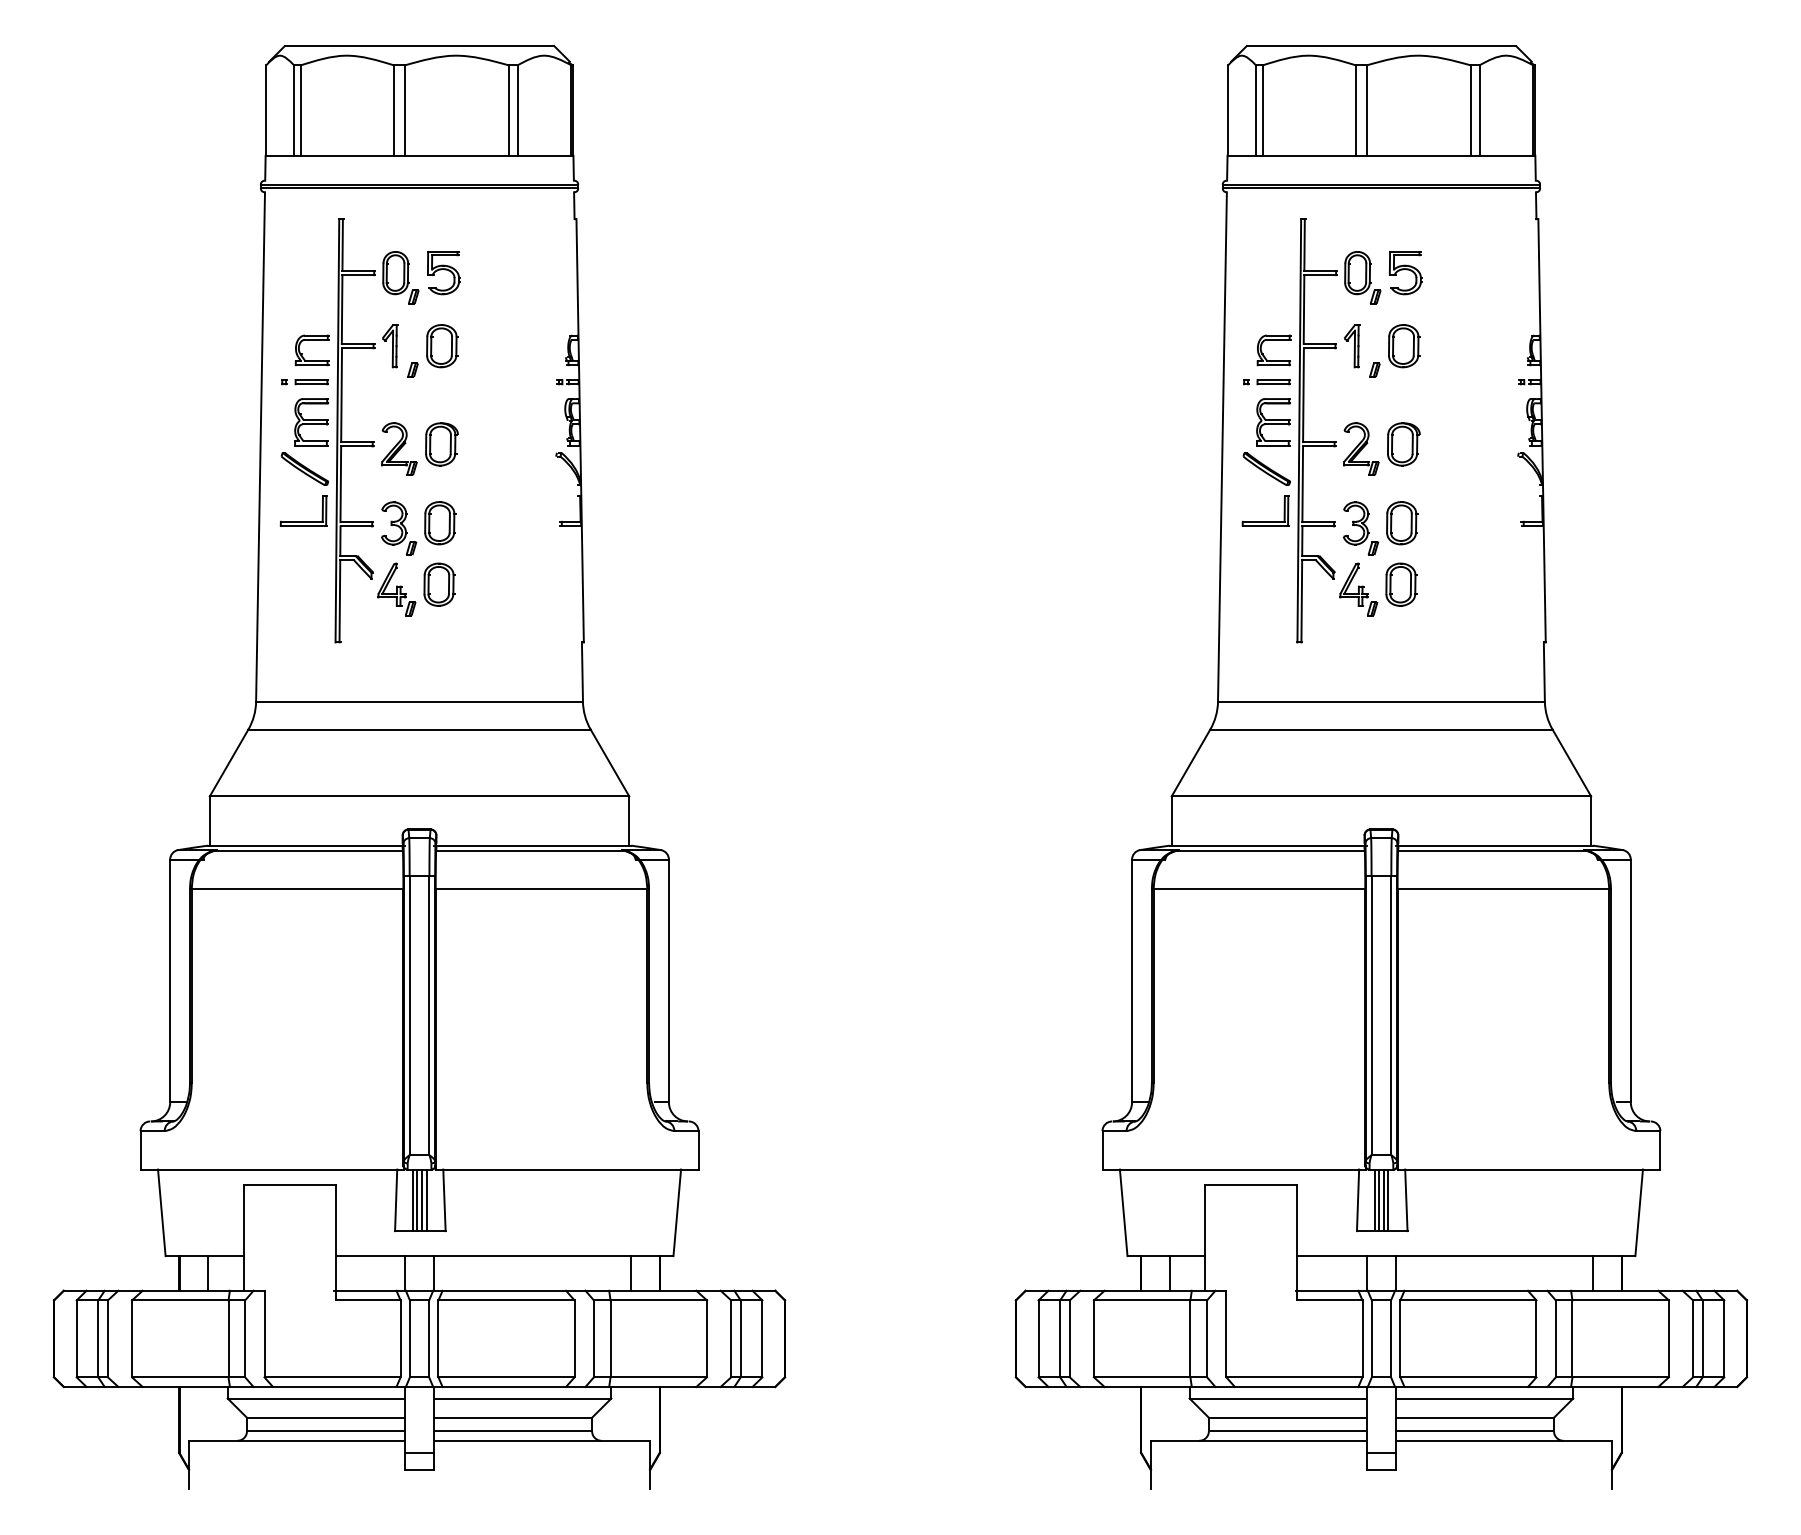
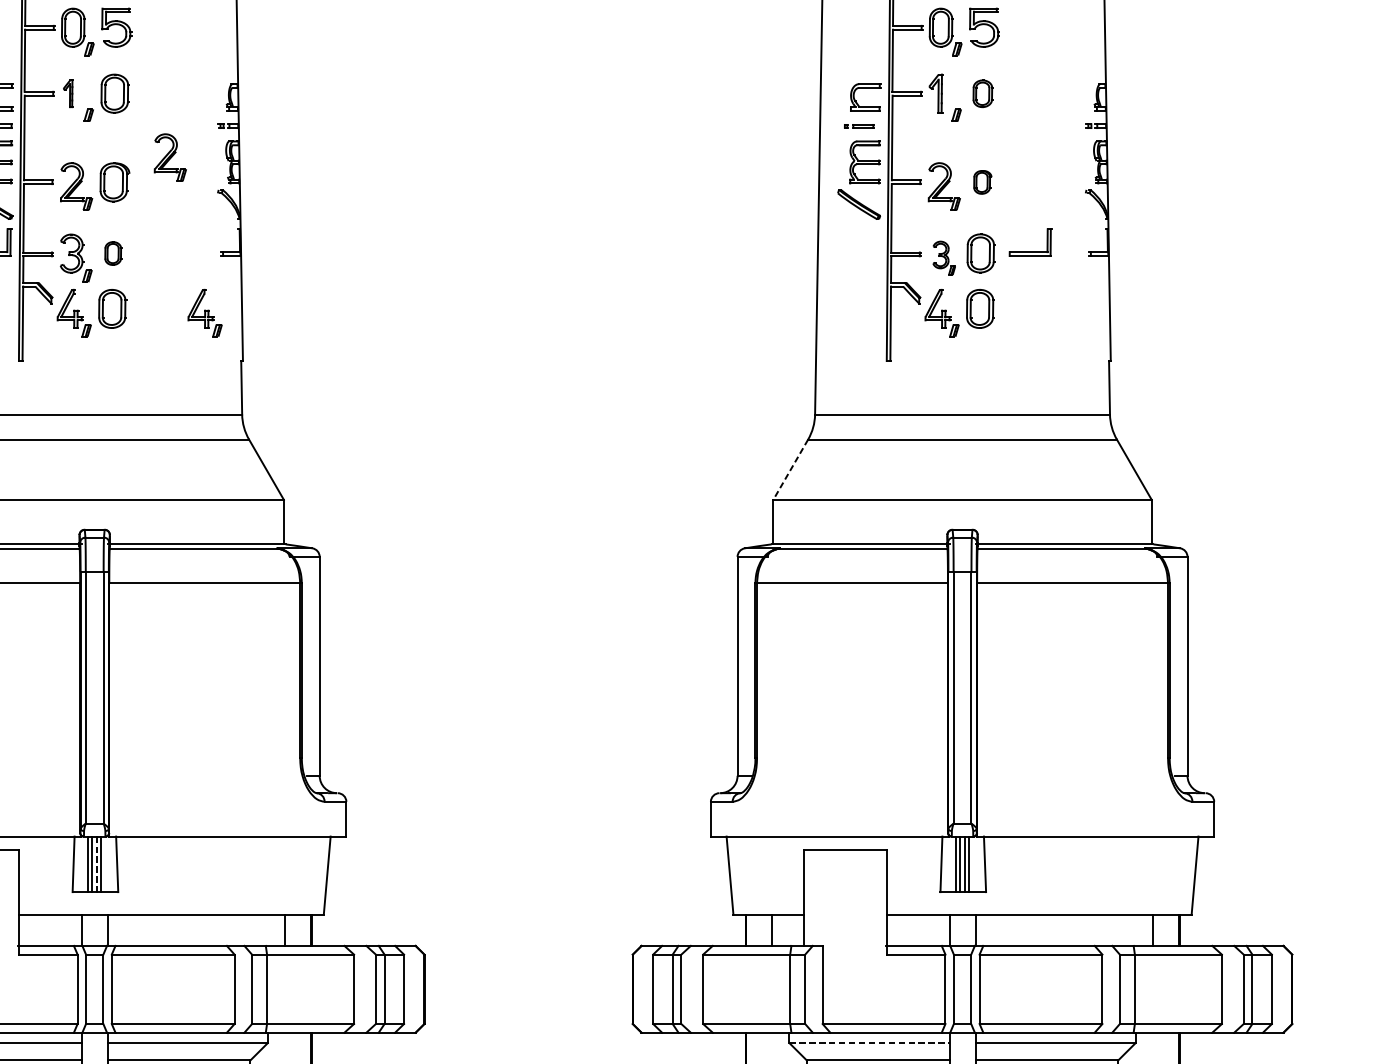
part: (390, 346) -> (68, 94), size x0.7
part: (1404, 346) -> (983, 94), size x0.7
part: (1266, 382) -> (858, 126), size x0.7
part: (503, 416) -> (170, 157), added
part: (1403, 444) -> (982, 182), size x0.6
part: (1265, 521) -> (1030, 251), moved
part: (440, 523) -> (113, 253), size x0.6
part: (1361, 528) -> (944, 258), size x0.7
part: (541, 589) -> (204, 313), added
line: (1191, 762) -> (791, 469), solid -> dashed
line: (422, 1200) -> (97, 864), solid -> dashed
line: (1278, 1398) -> (869, 1043), solid -> dashed

